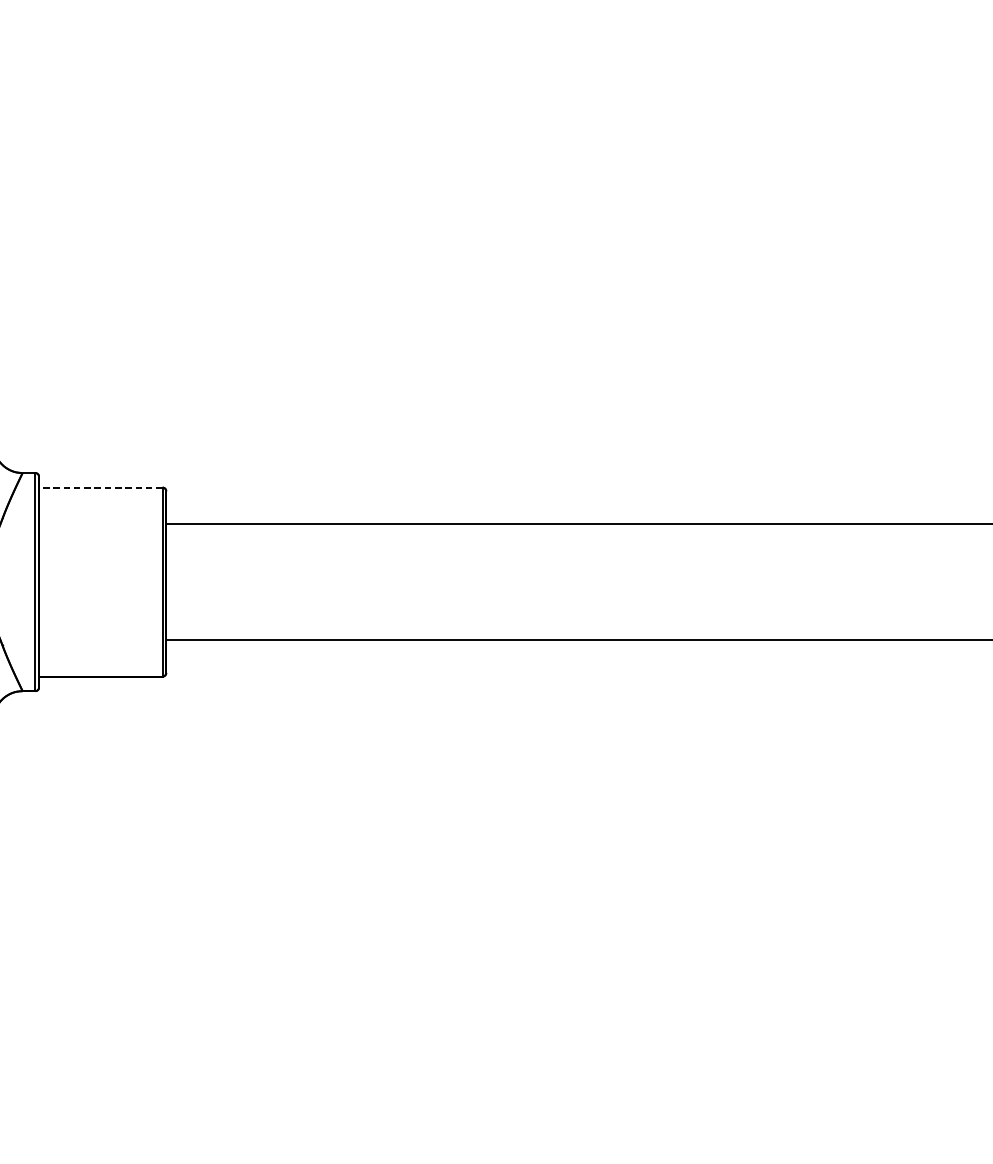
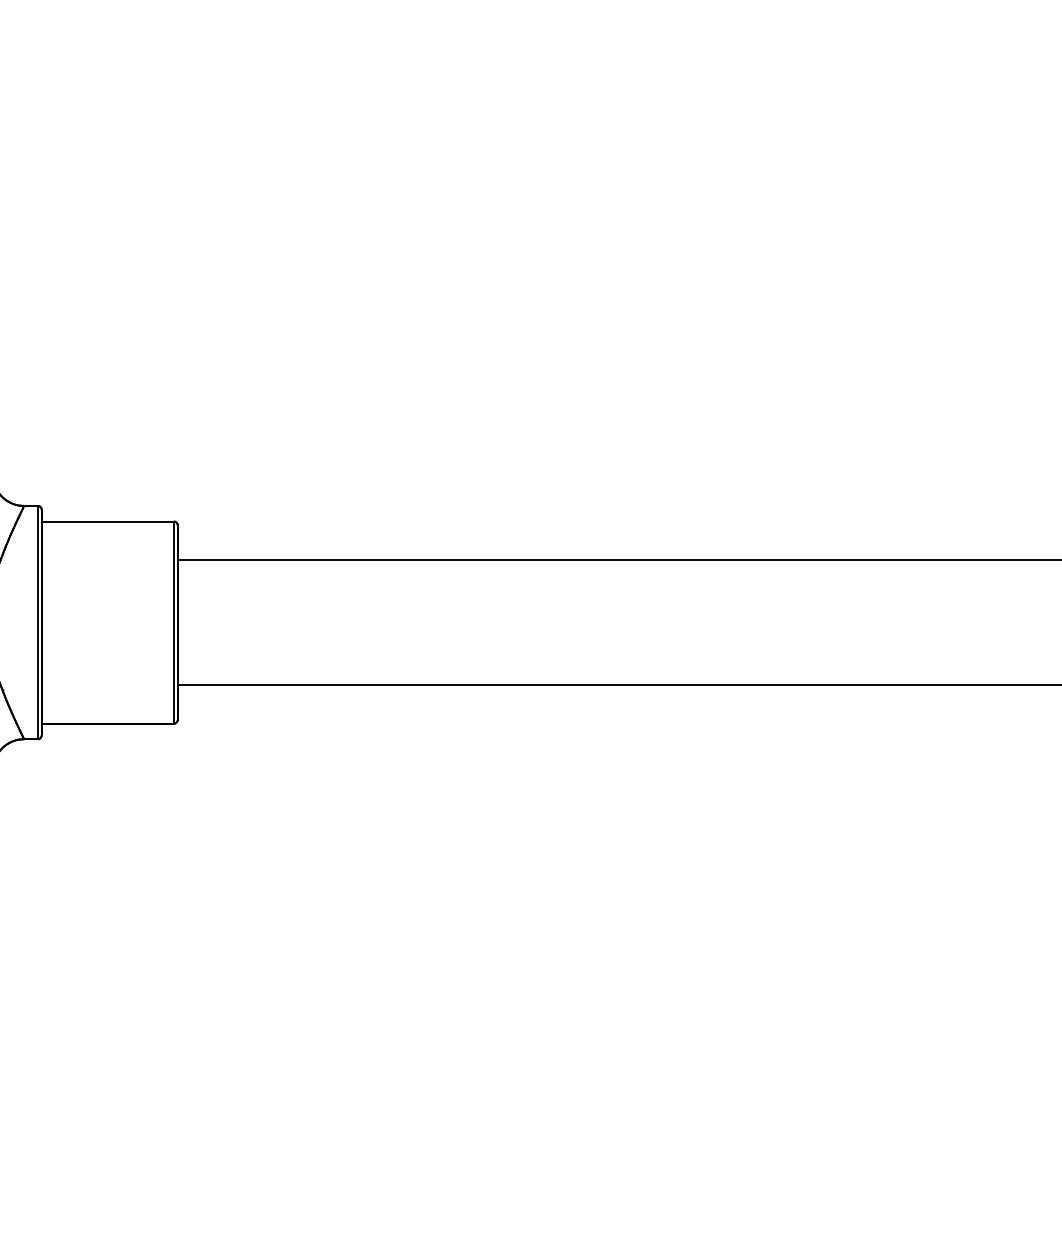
line: (100, 487) -> (107, 521), dashed -> solid

